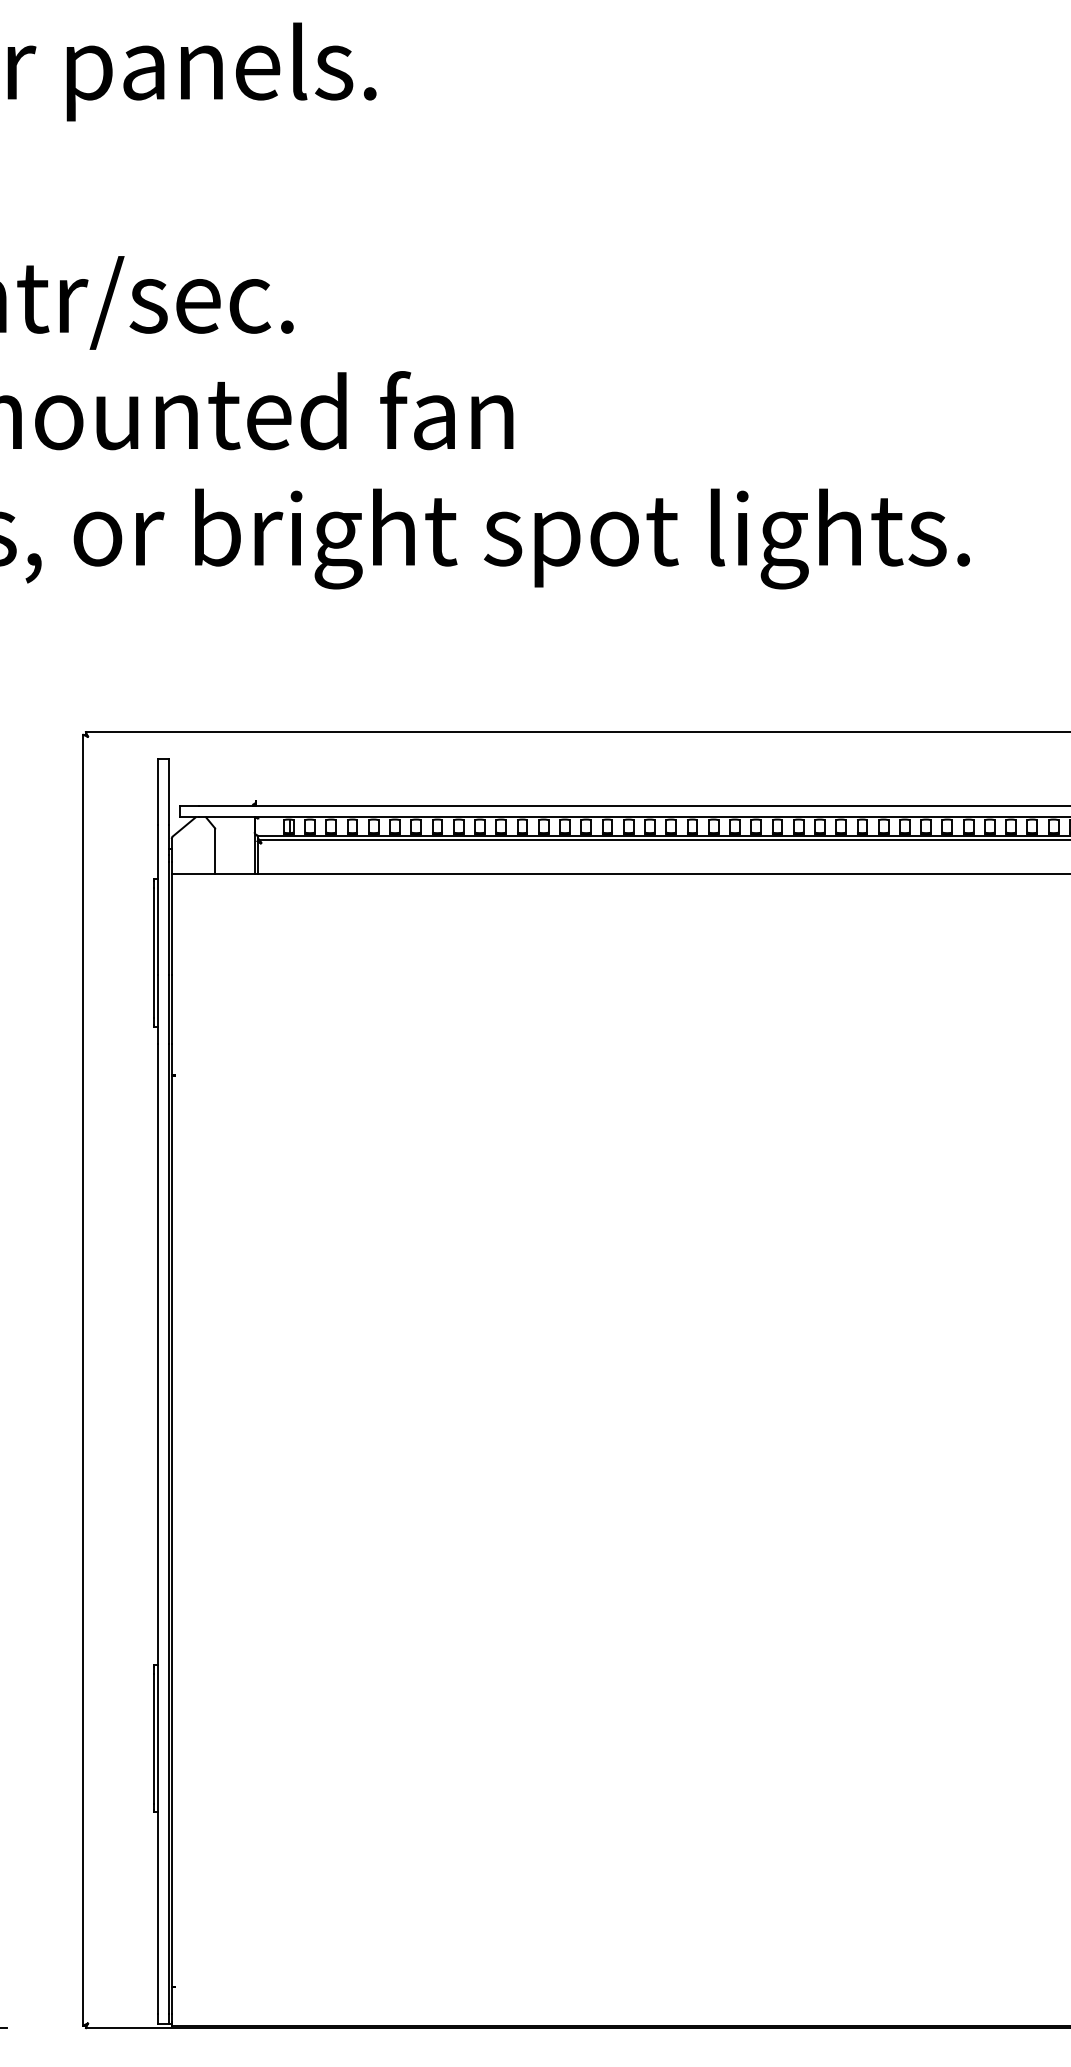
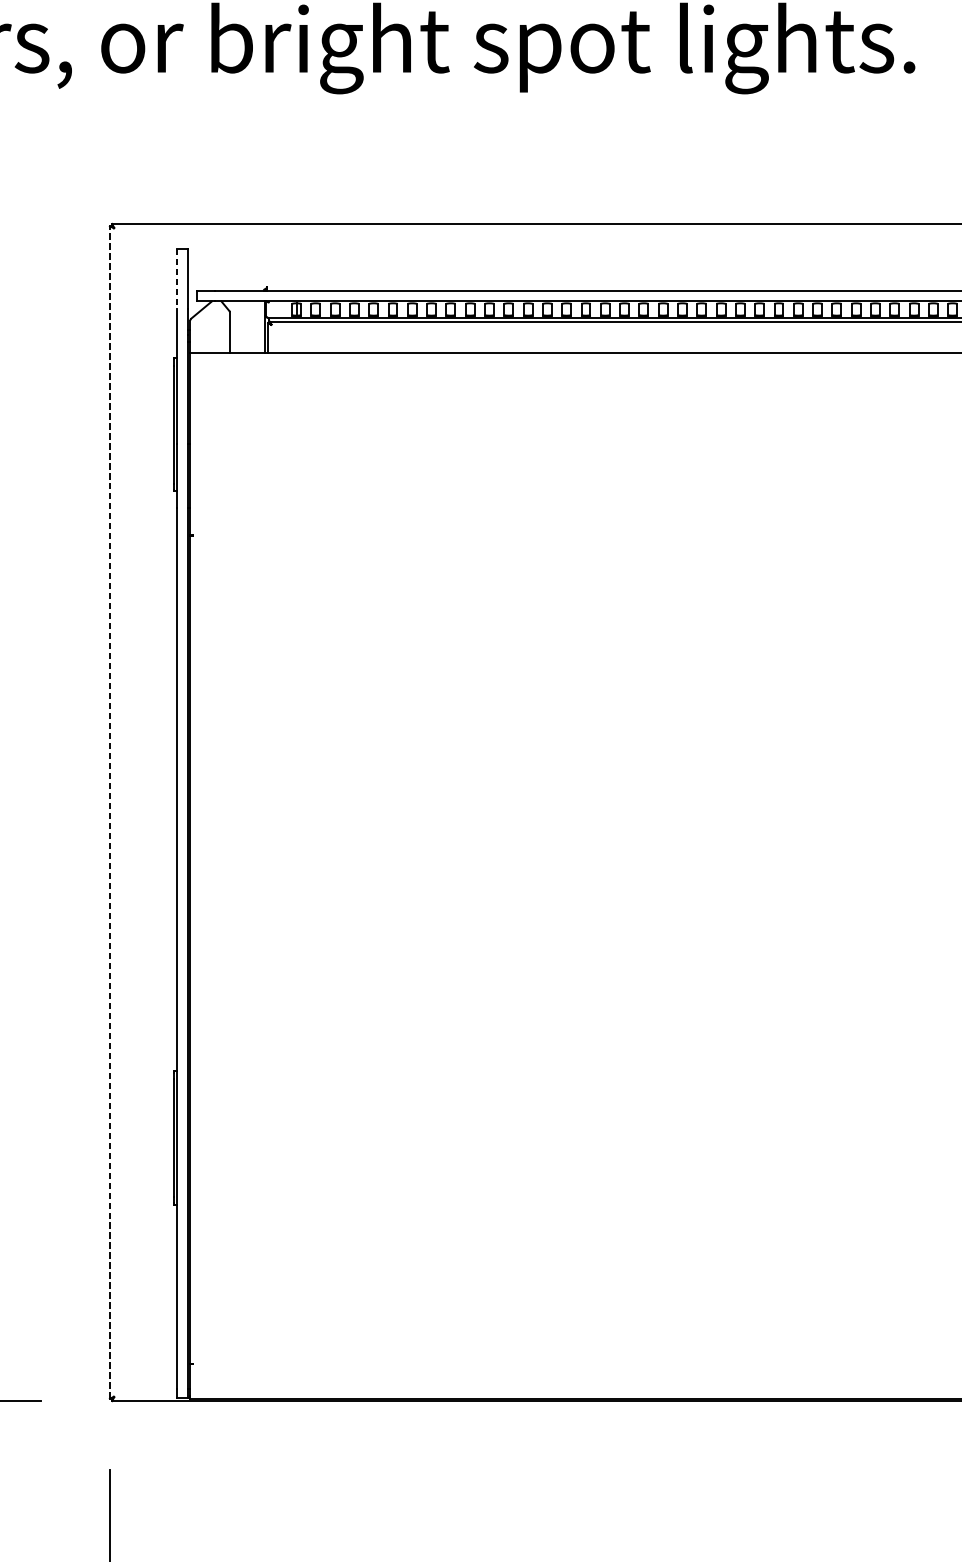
line: (157, 792) -> (177, 278), solid -> dashed
line: (83, 1379) -> (110, 811), solid -> dashed

